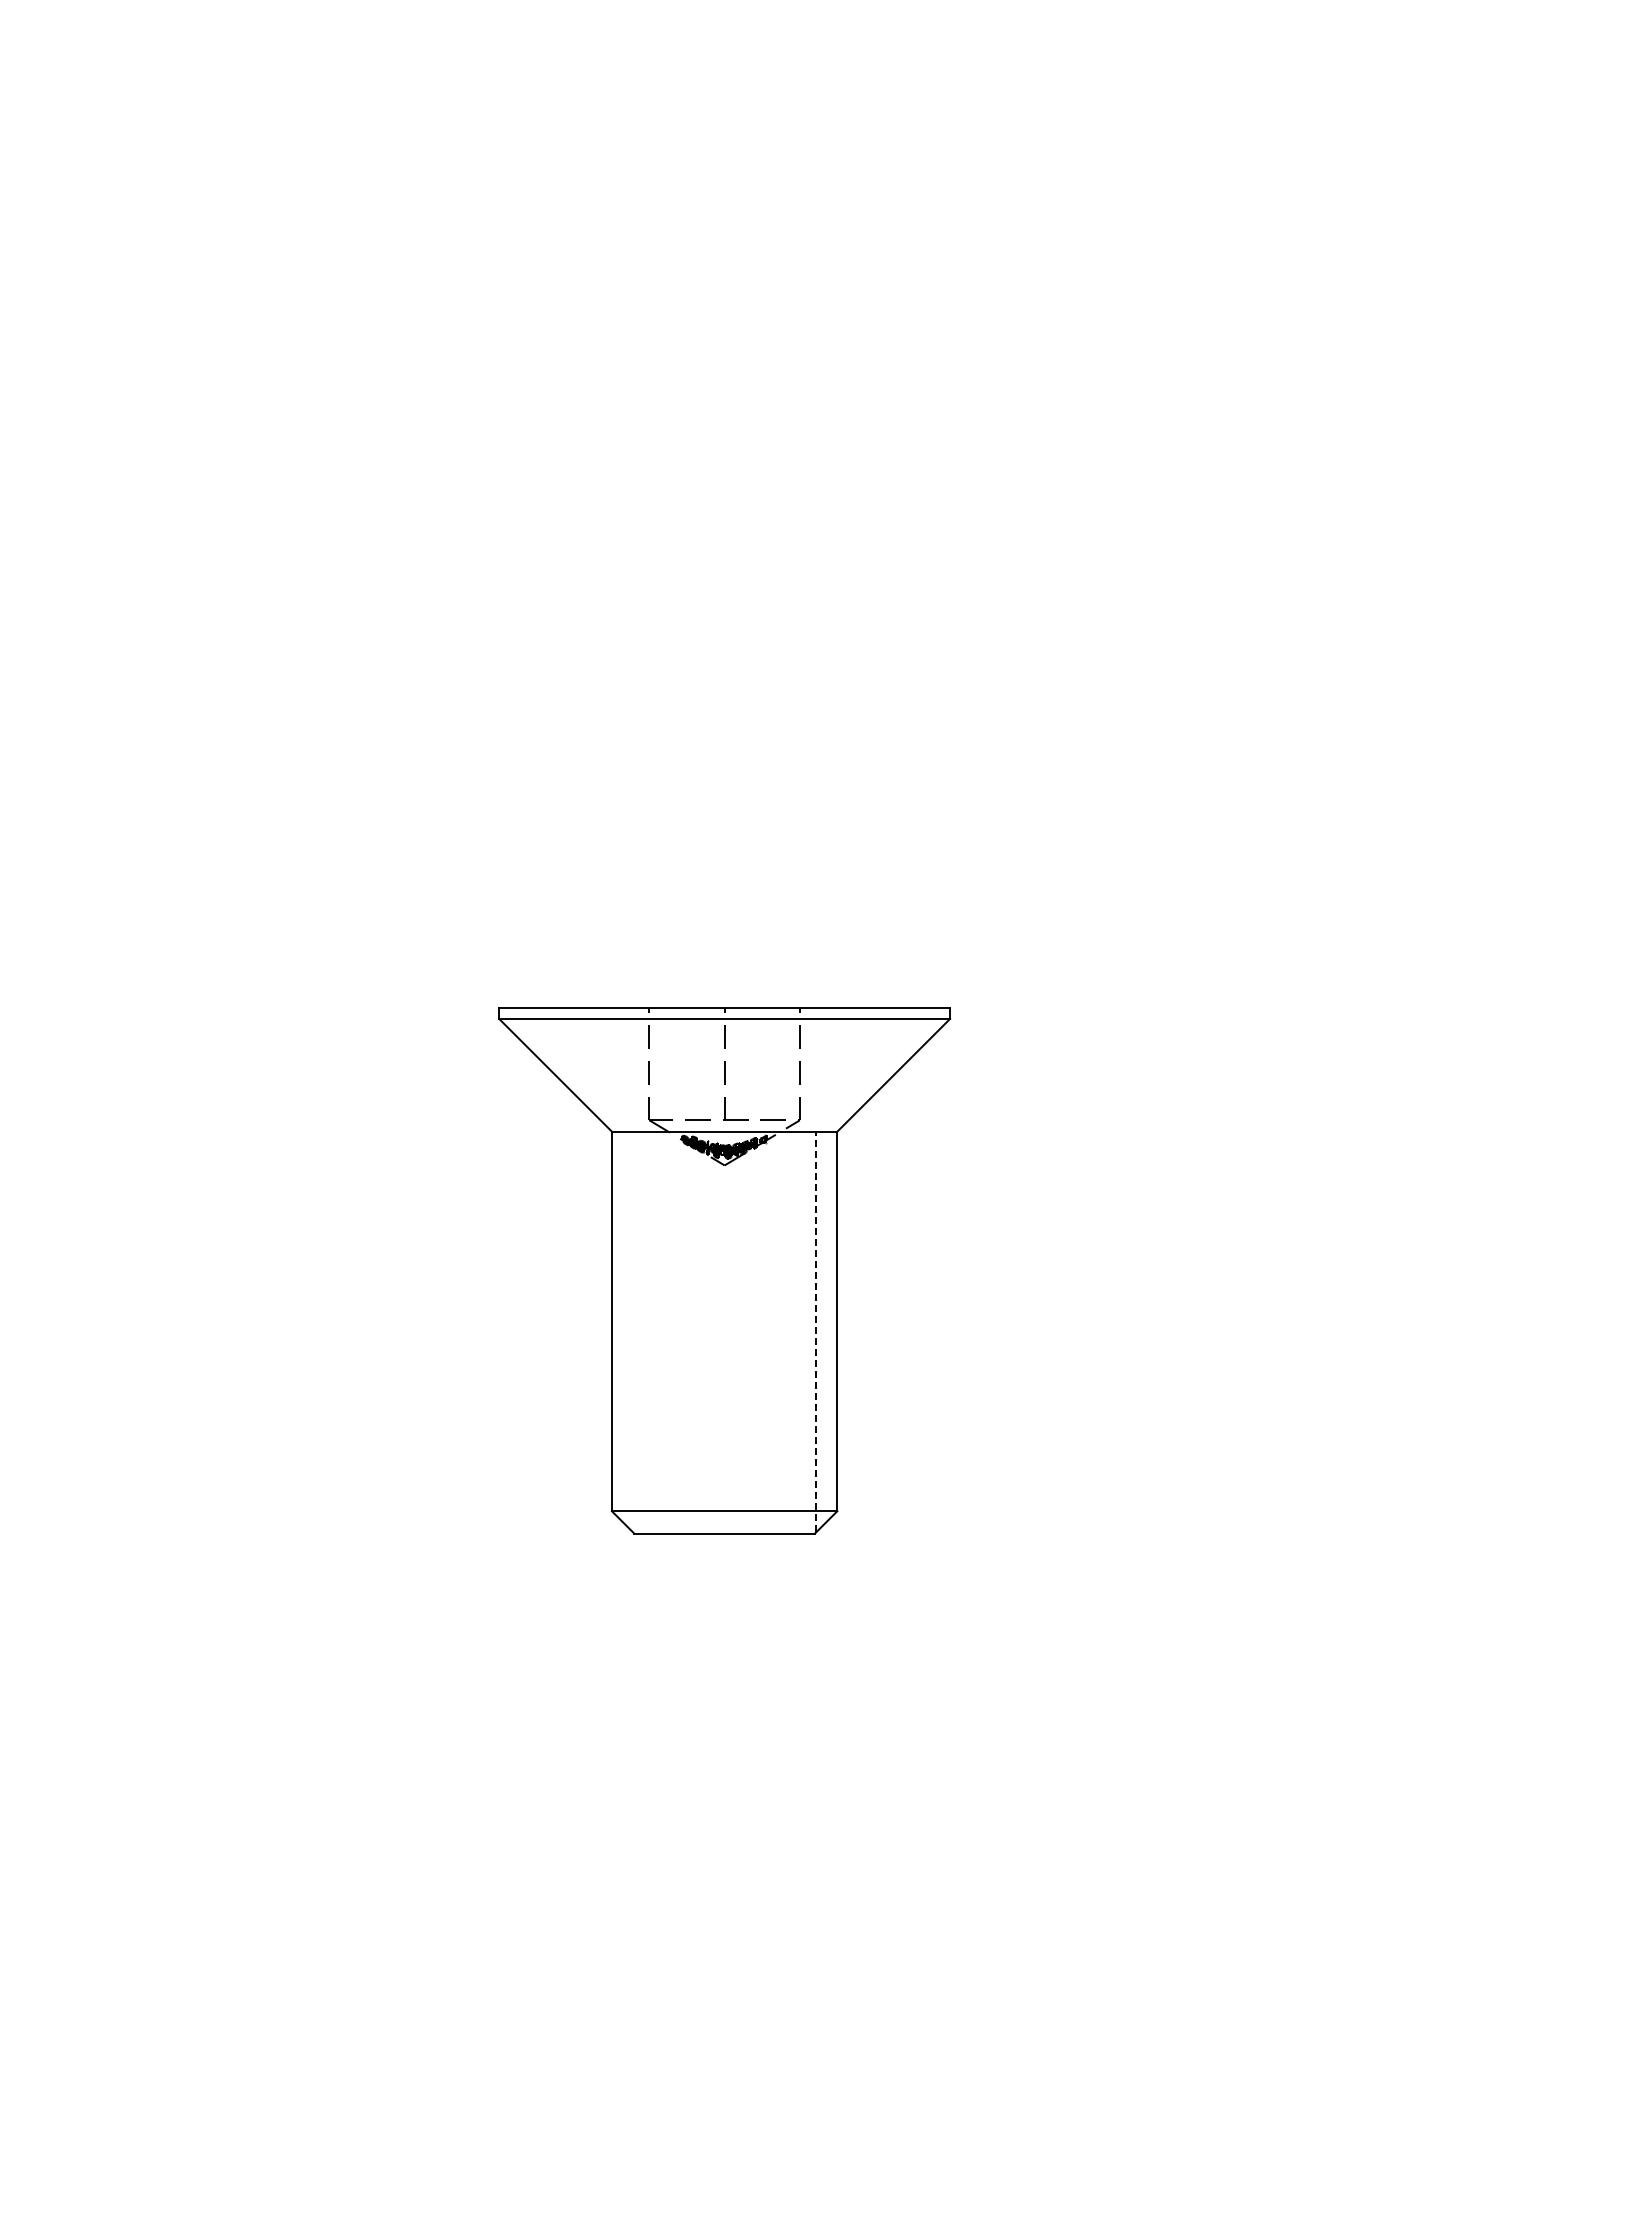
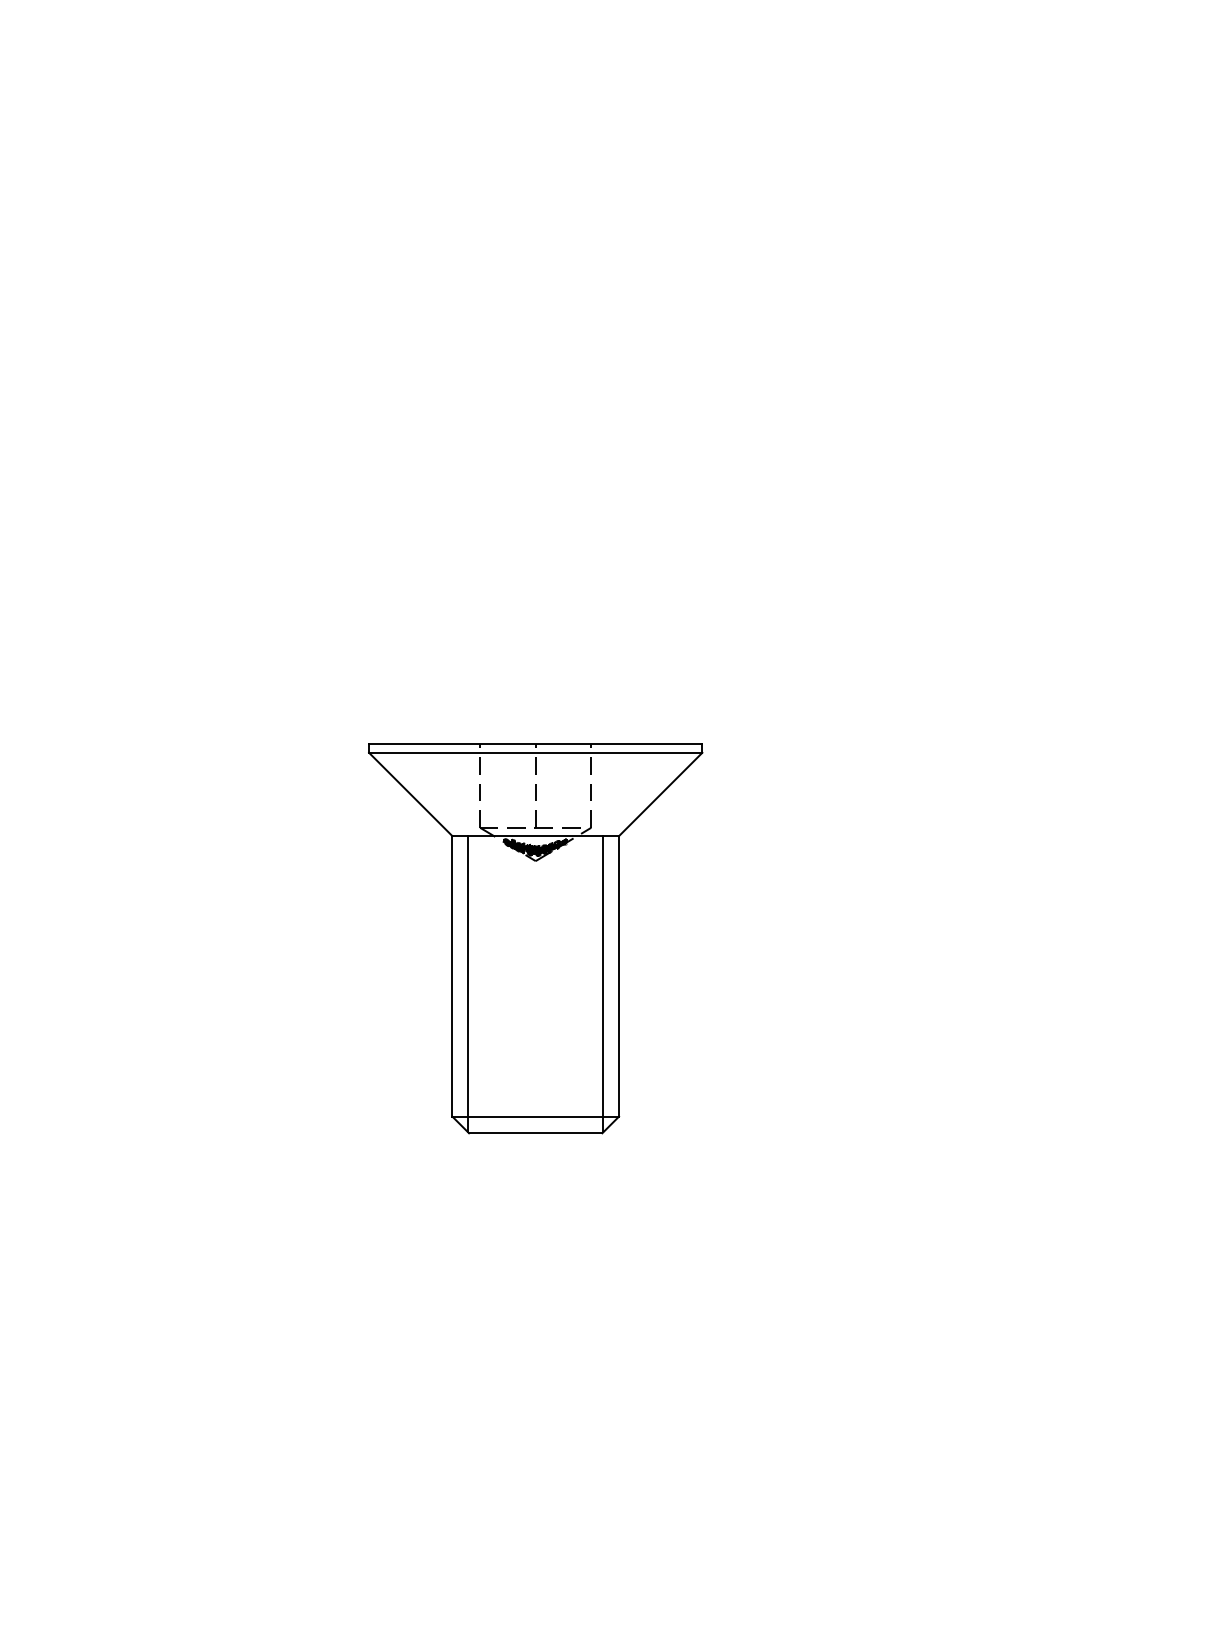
line: (632, 1331) -> (467, 983), added
line: (816, 1331) -> (603, 983), dashed -> solid

